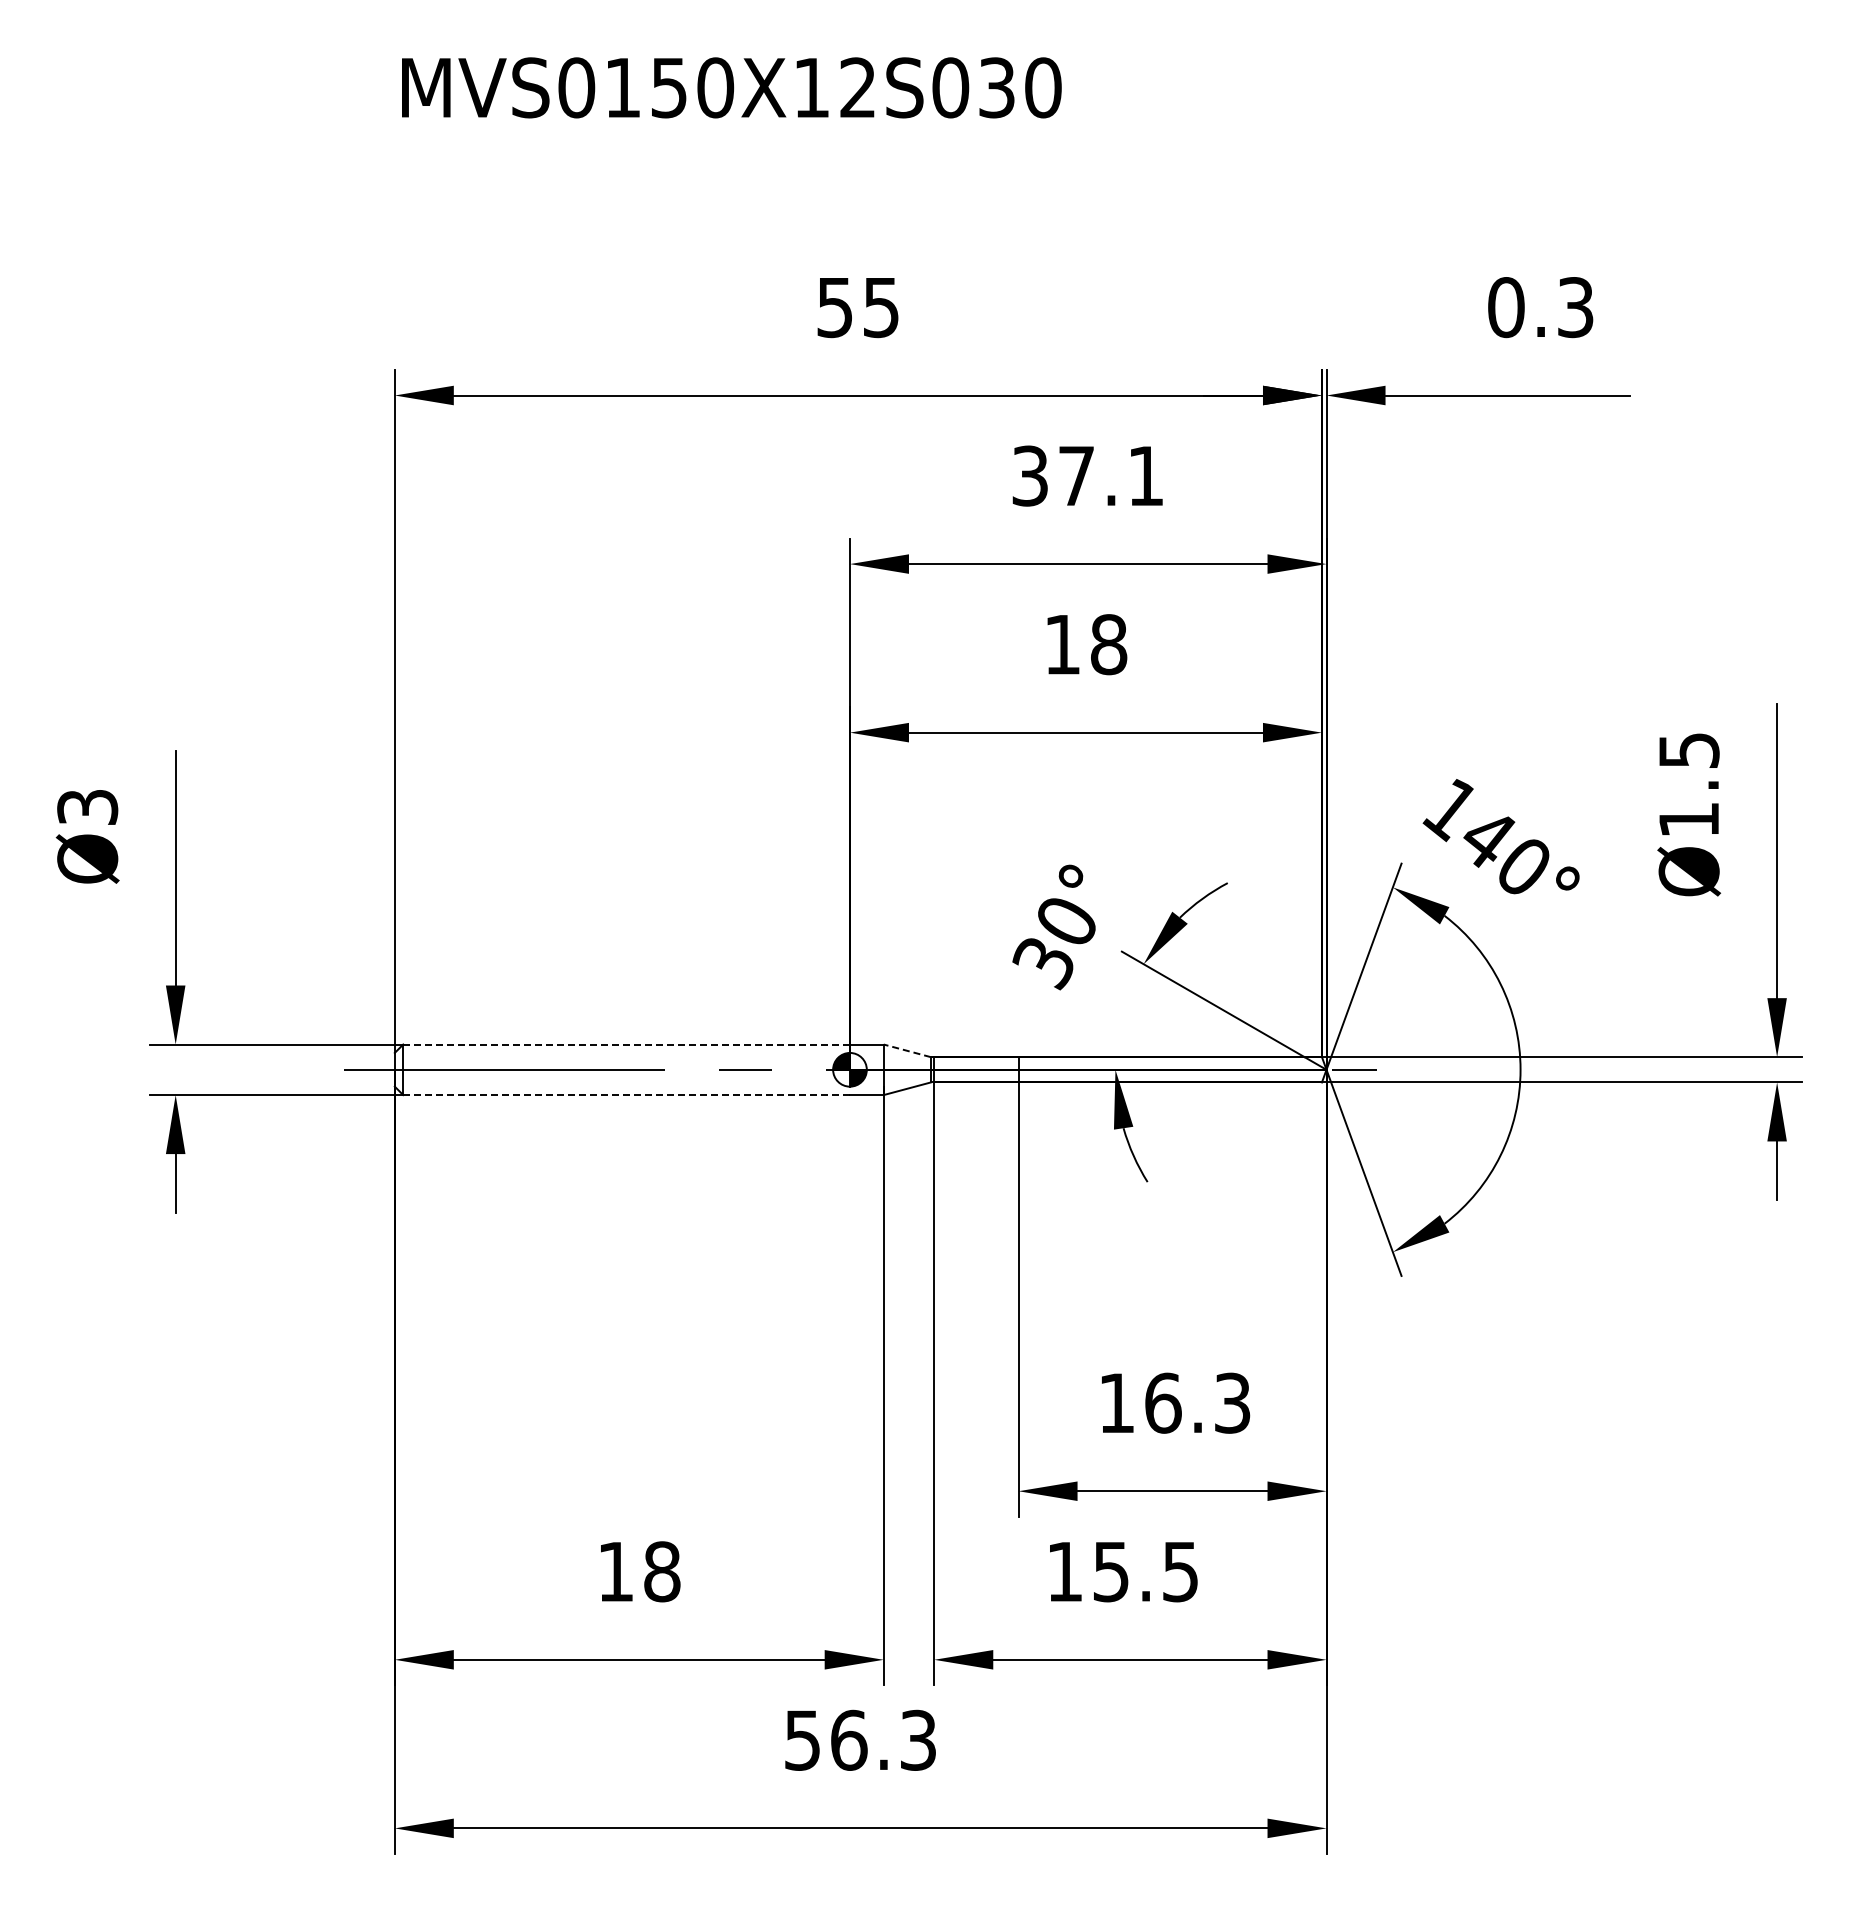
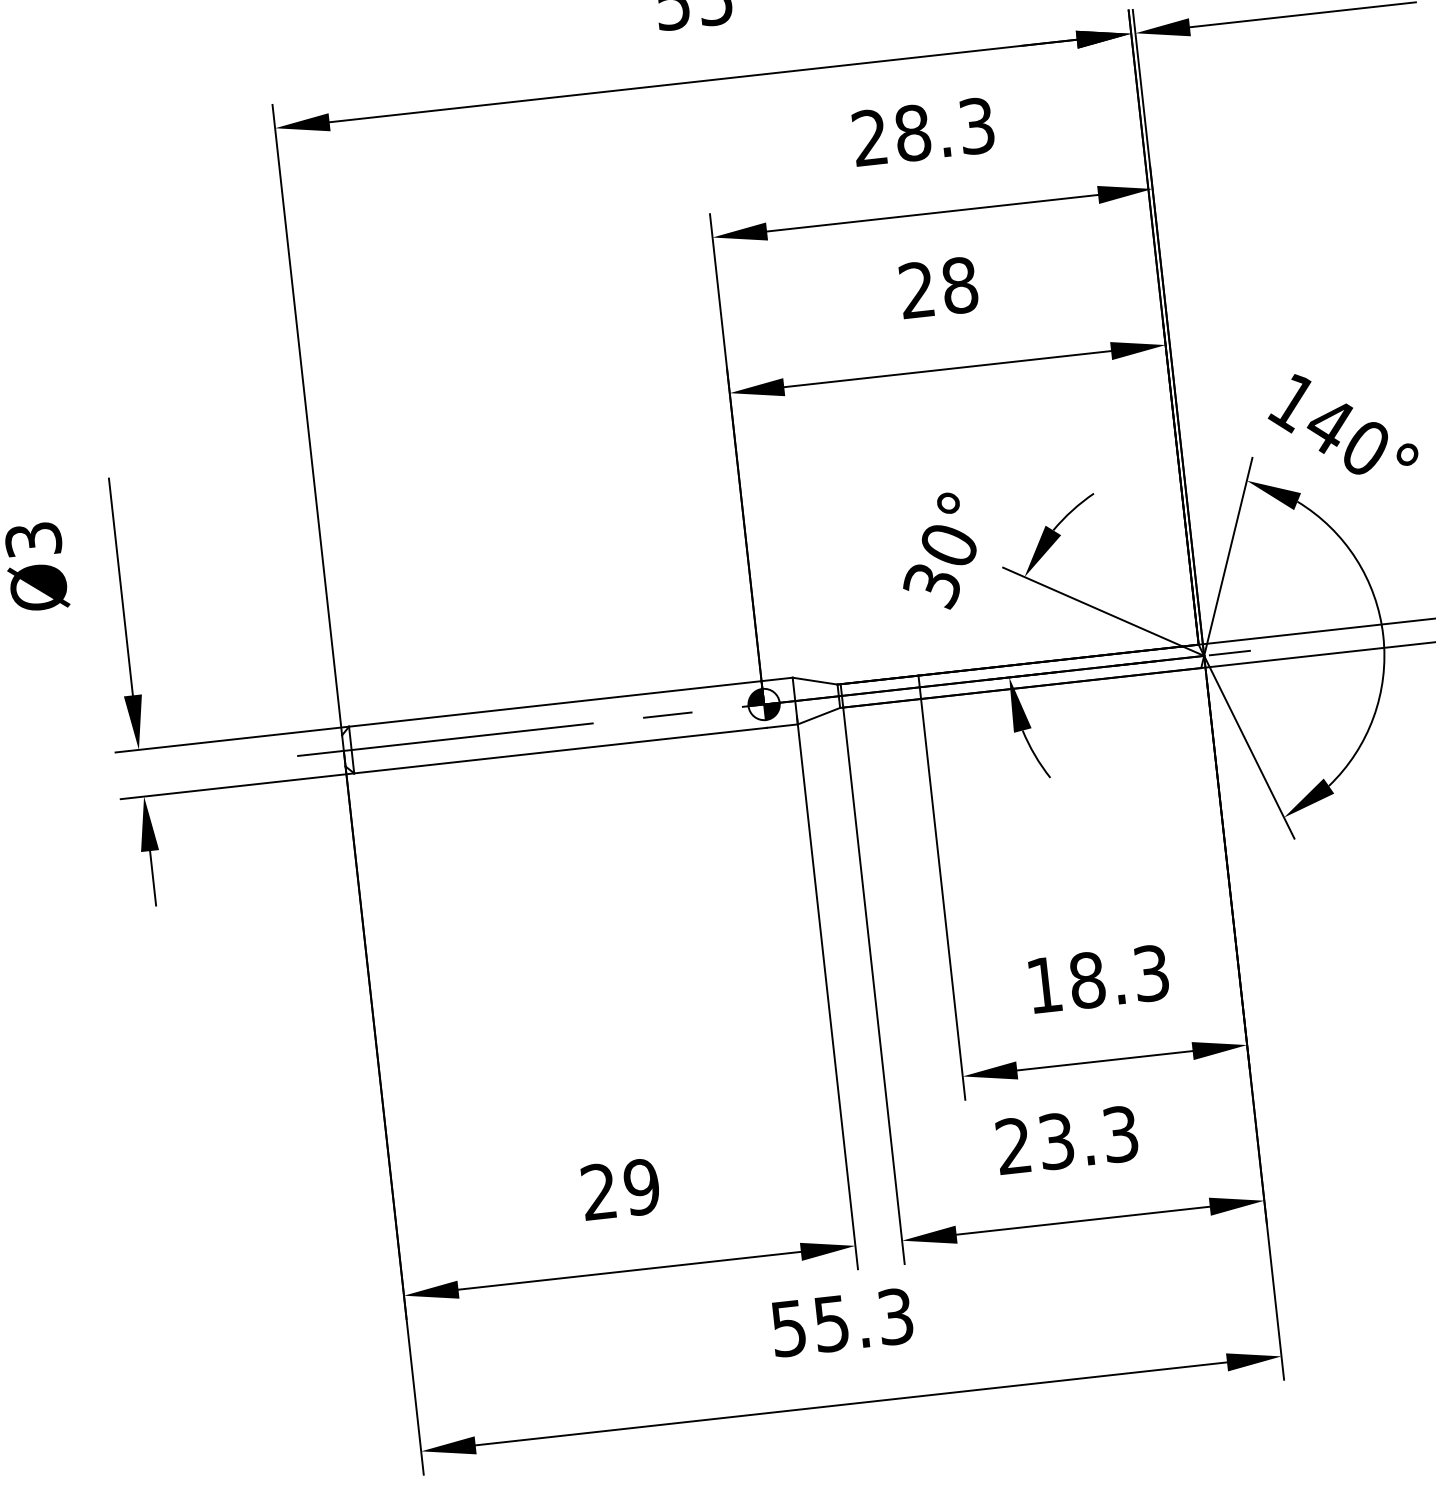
text: (1087, 475) -> (922, 131), 37.1 -> 28.3
text: (1062, 644) -> (917, 290), 18 -> 28
line: (626, 1044) -> (555, 703), dashed -> solid
line: (906, 1050) -> (814, 680), dashed -> solid
line: (627, 1095) -> (561, 750), dashed -> solid
text: (1163, 1402) -> (1087, 979), 16.3 -> 18.3
text: (639, 1571) -> (620, 1189), 18 -> 29
text: (1122, 1571) -> (1066, 1139), 15.5 -> 23.3
text: (849, 1739) -> (831, 1322), 56.3 -> 55.3

